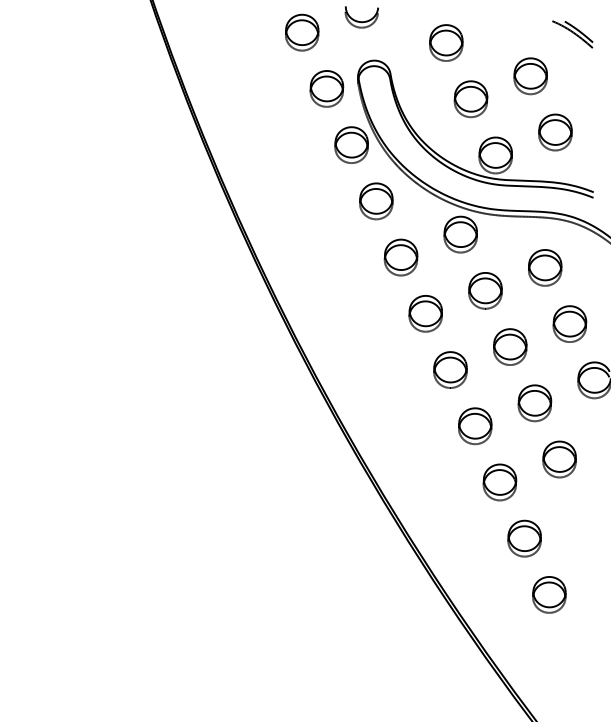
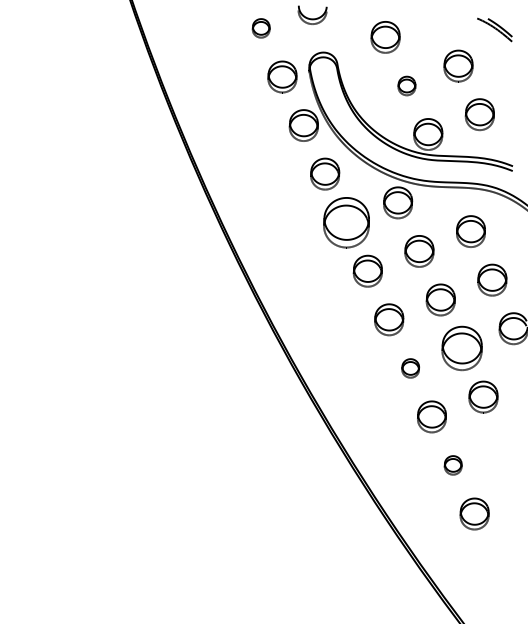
part: (302, 32) -> (261, 28), size x0.6
part: (470, 99) -> (406, 86), size x0.6
part: (400, 257) -> (346, 222), size x1.6
part: (534, 403) -> (461, 348), size x1.4
part: (475, 426) -> (410, 368), size x0.6
part: (524, 538) -> (453, 465), size x0.6

